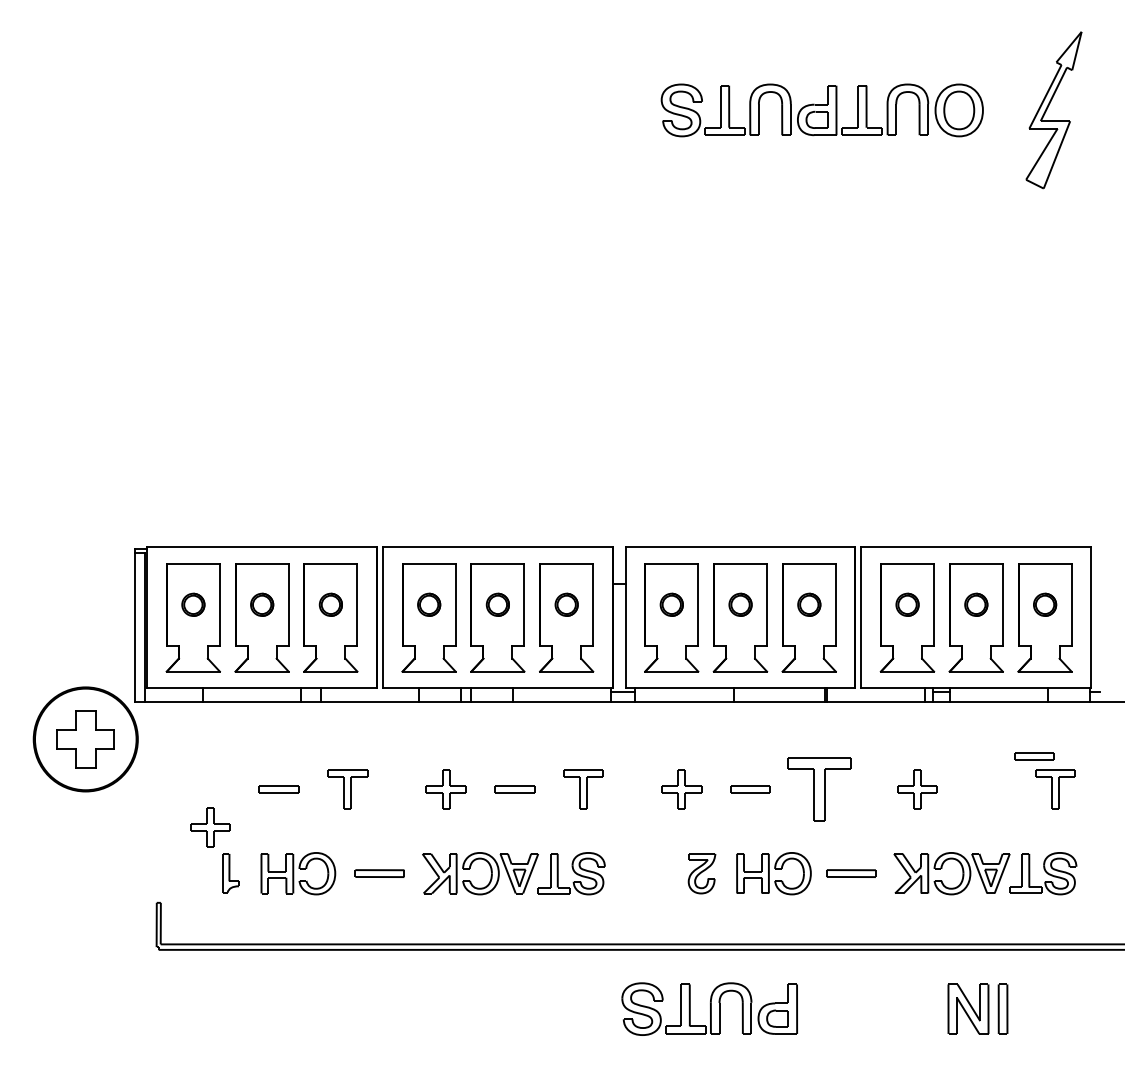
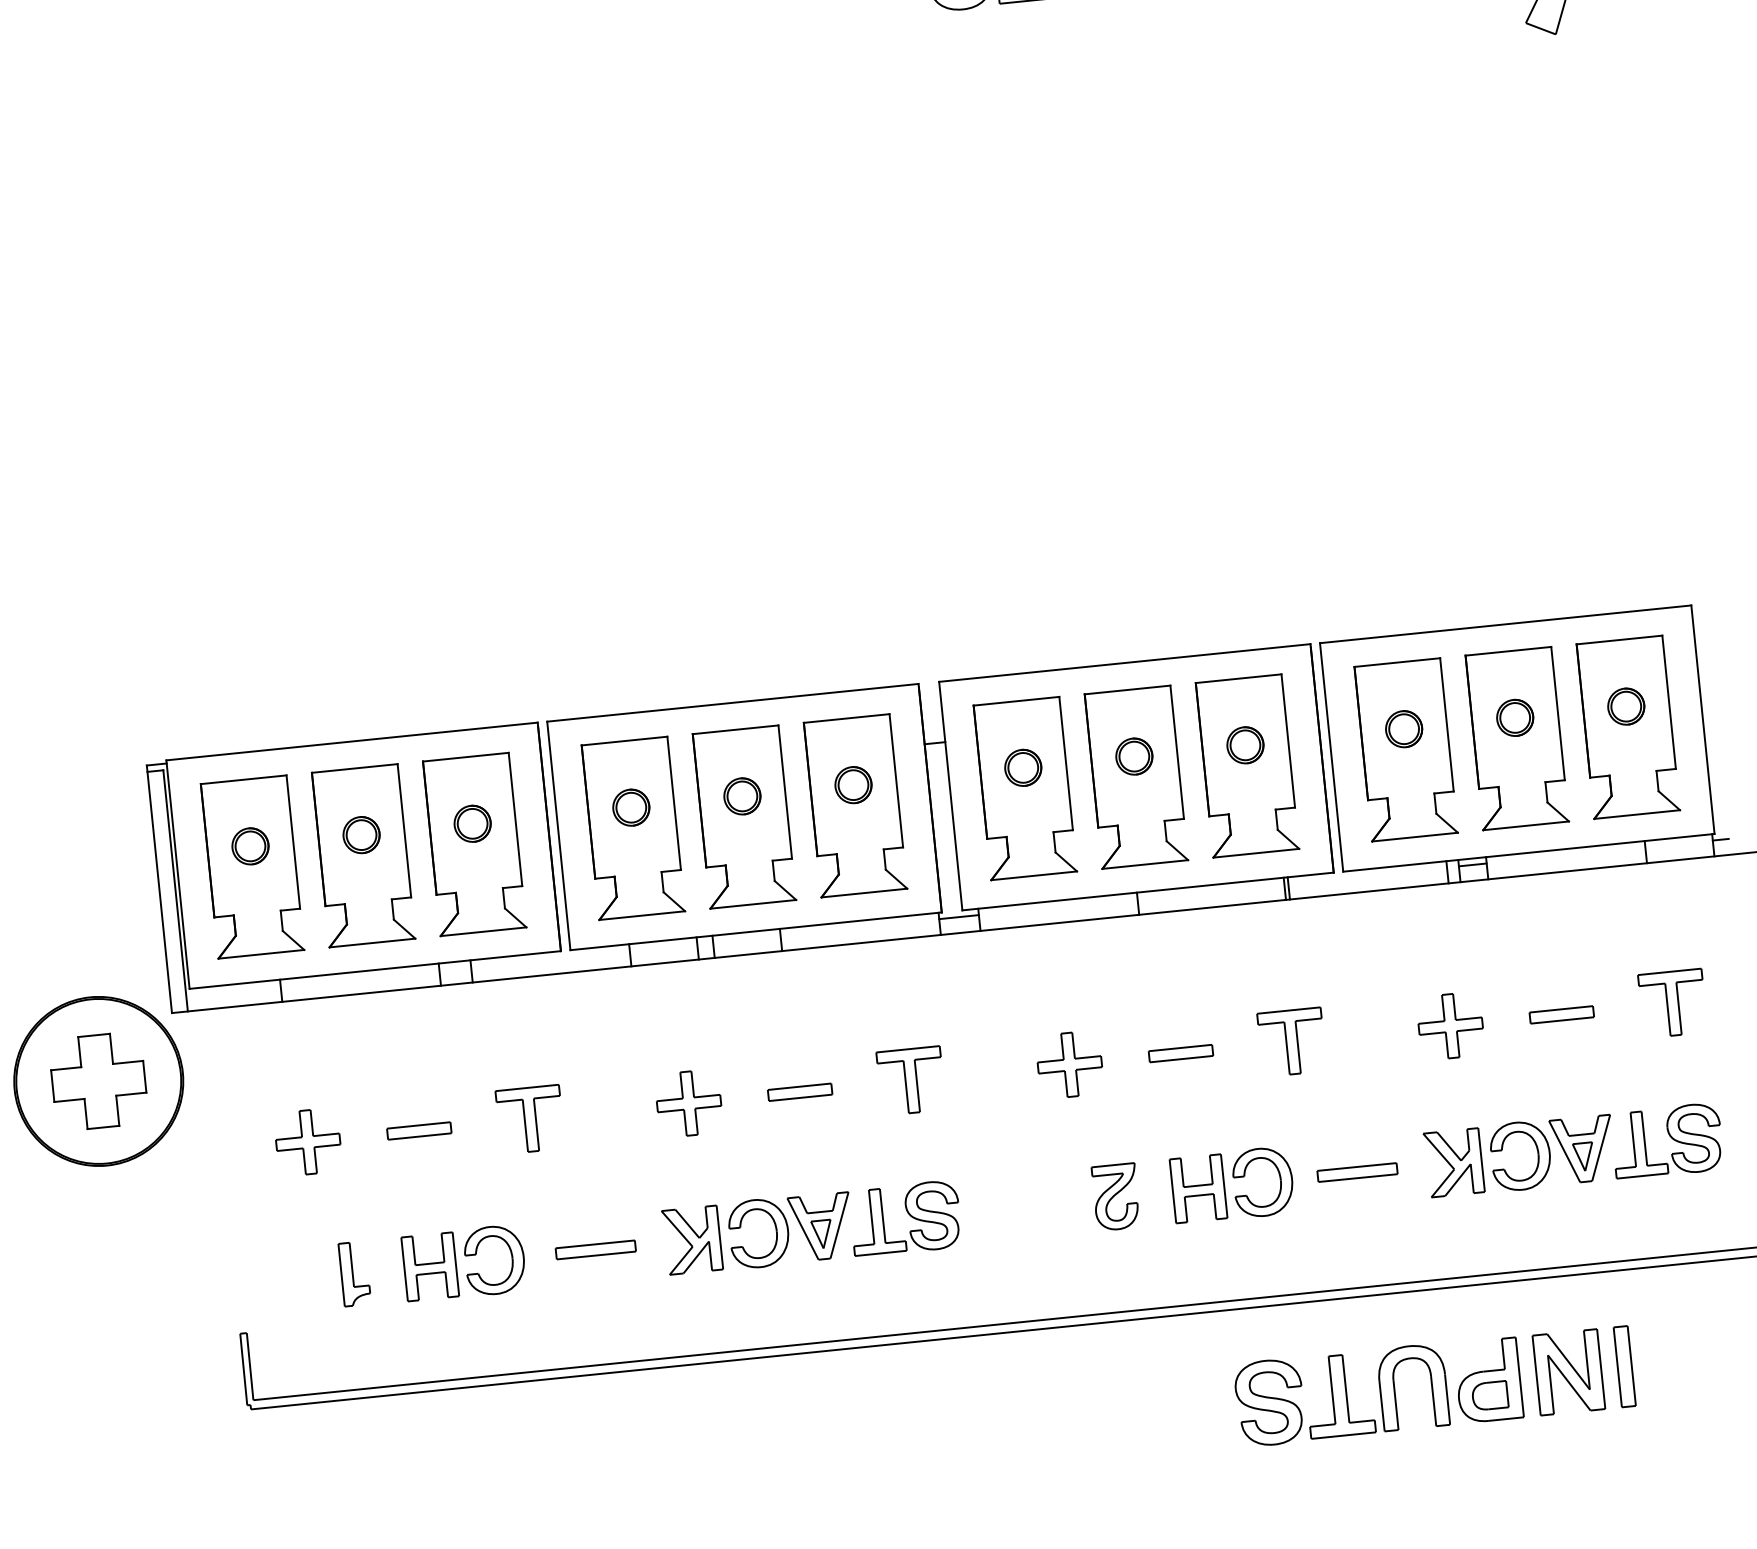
part: (1034, 756) -> (1561, 1014), moved
part: (819, 789) -> (1292, 1041), size x0.62
part: (210, 827) -> (308, 1141), moved
part: (709, 1008) -> (1378, 1390), moved

